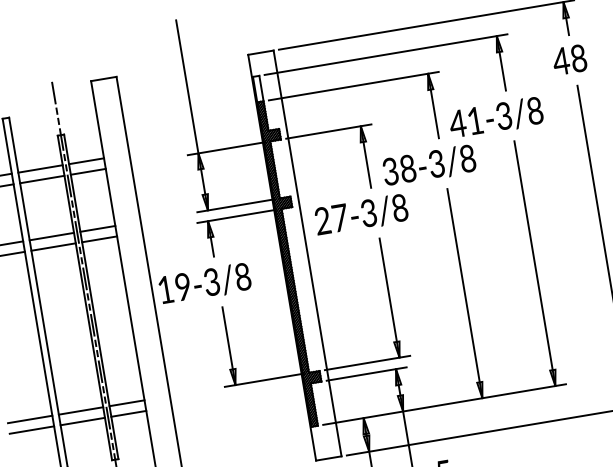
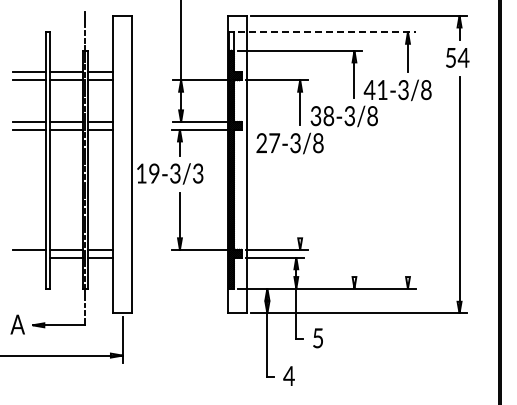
line: (385, 55) -> (326, 32), solid -> dashed
text: (570, 59) -> (457, 57), 48 -> 54
line: (534, 263) -> (407, 198), removed
text: (243, 276) -> (198, 173), 19-3/8 -> 19-3/3
line: (464, 292) -> (354, 211), removed
line: (389, 297) -> (300, 205), removed
line: (32, 429) -> (29, 257), removed

